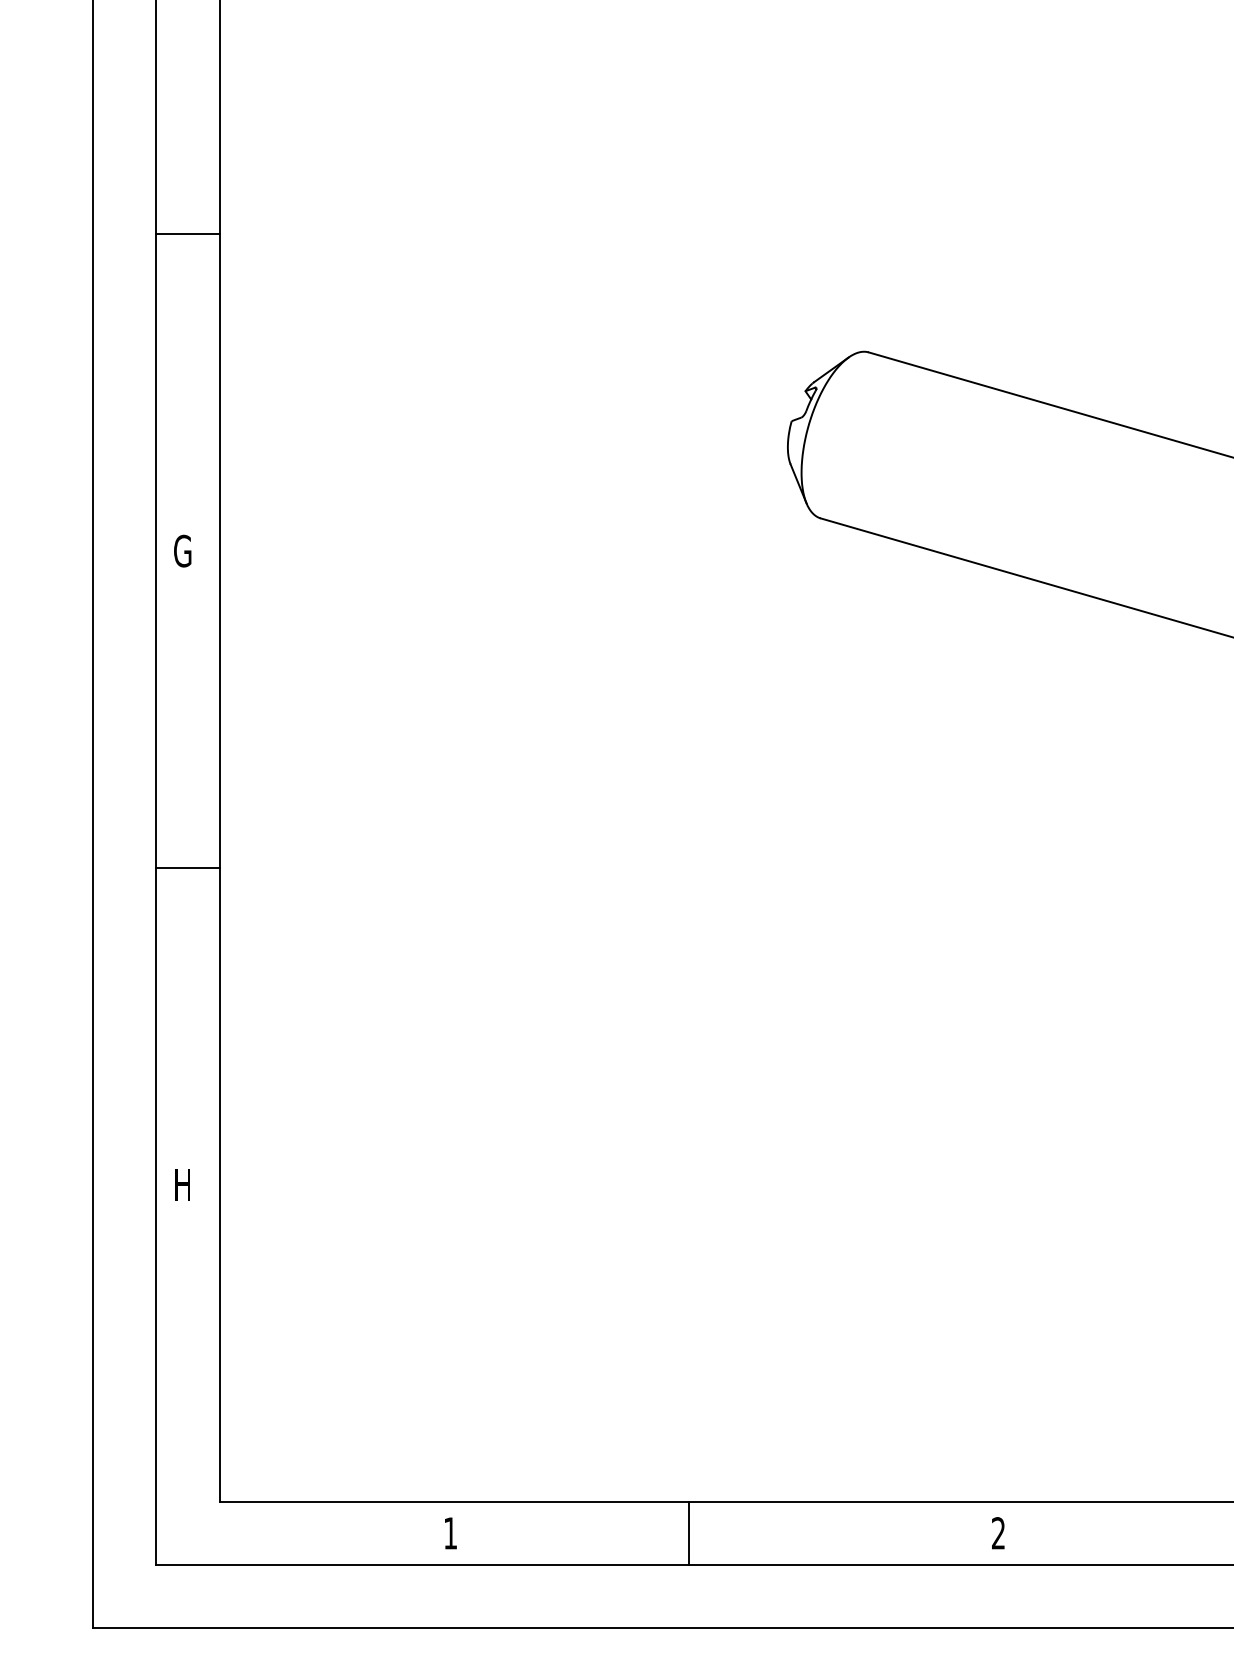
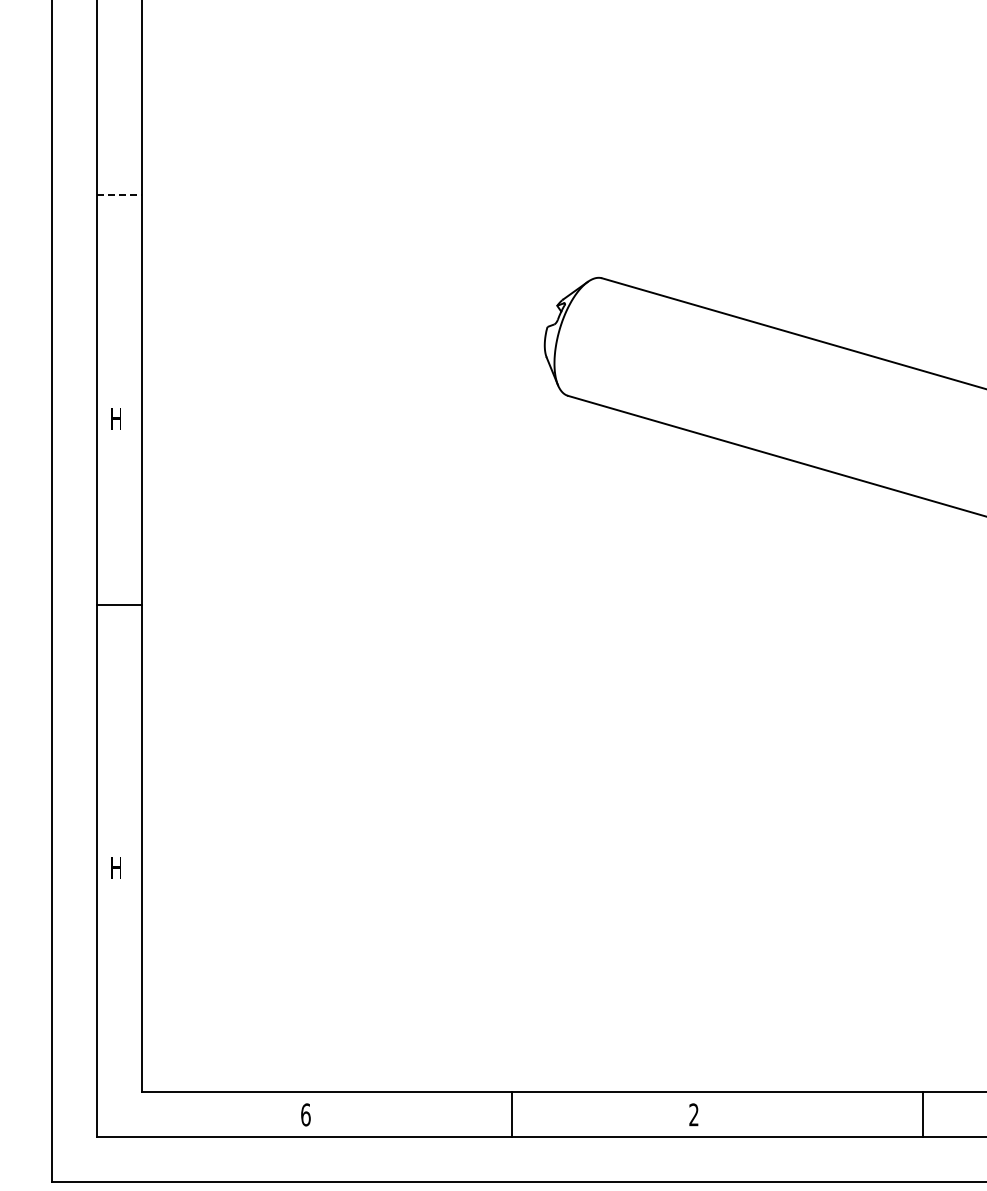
line: (188, 234) -> (120, 194), solid -> dashed
text: (183, 550) -> (116, 418), G -> H
line: (187, 867) -> (119, 604), moved
text: (450, 1532) -> (305, 1114), 1 -> 6
line: (688, 1532) -> (512, 1114), moved

